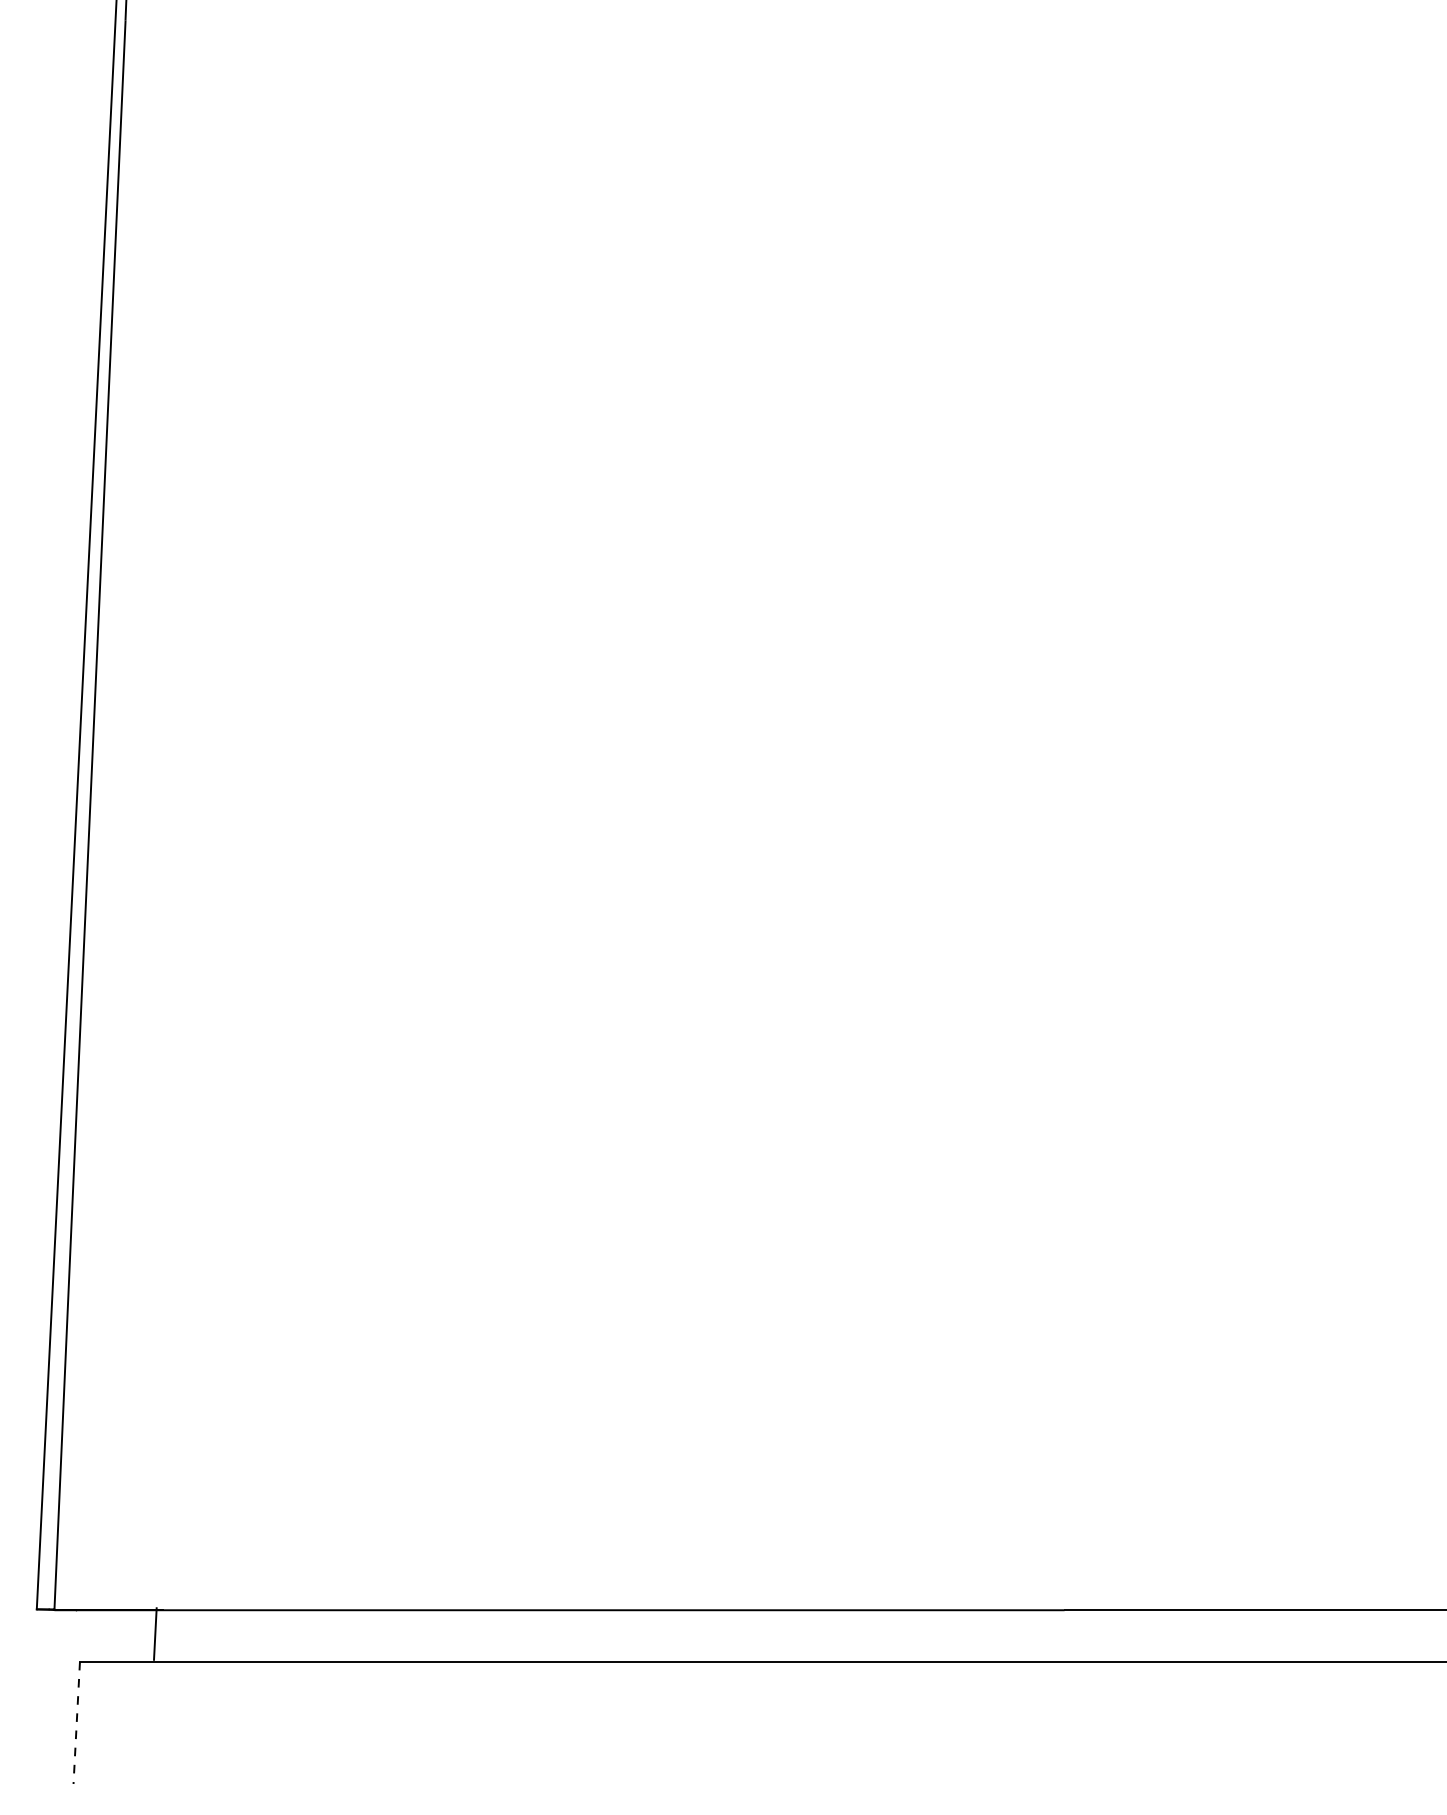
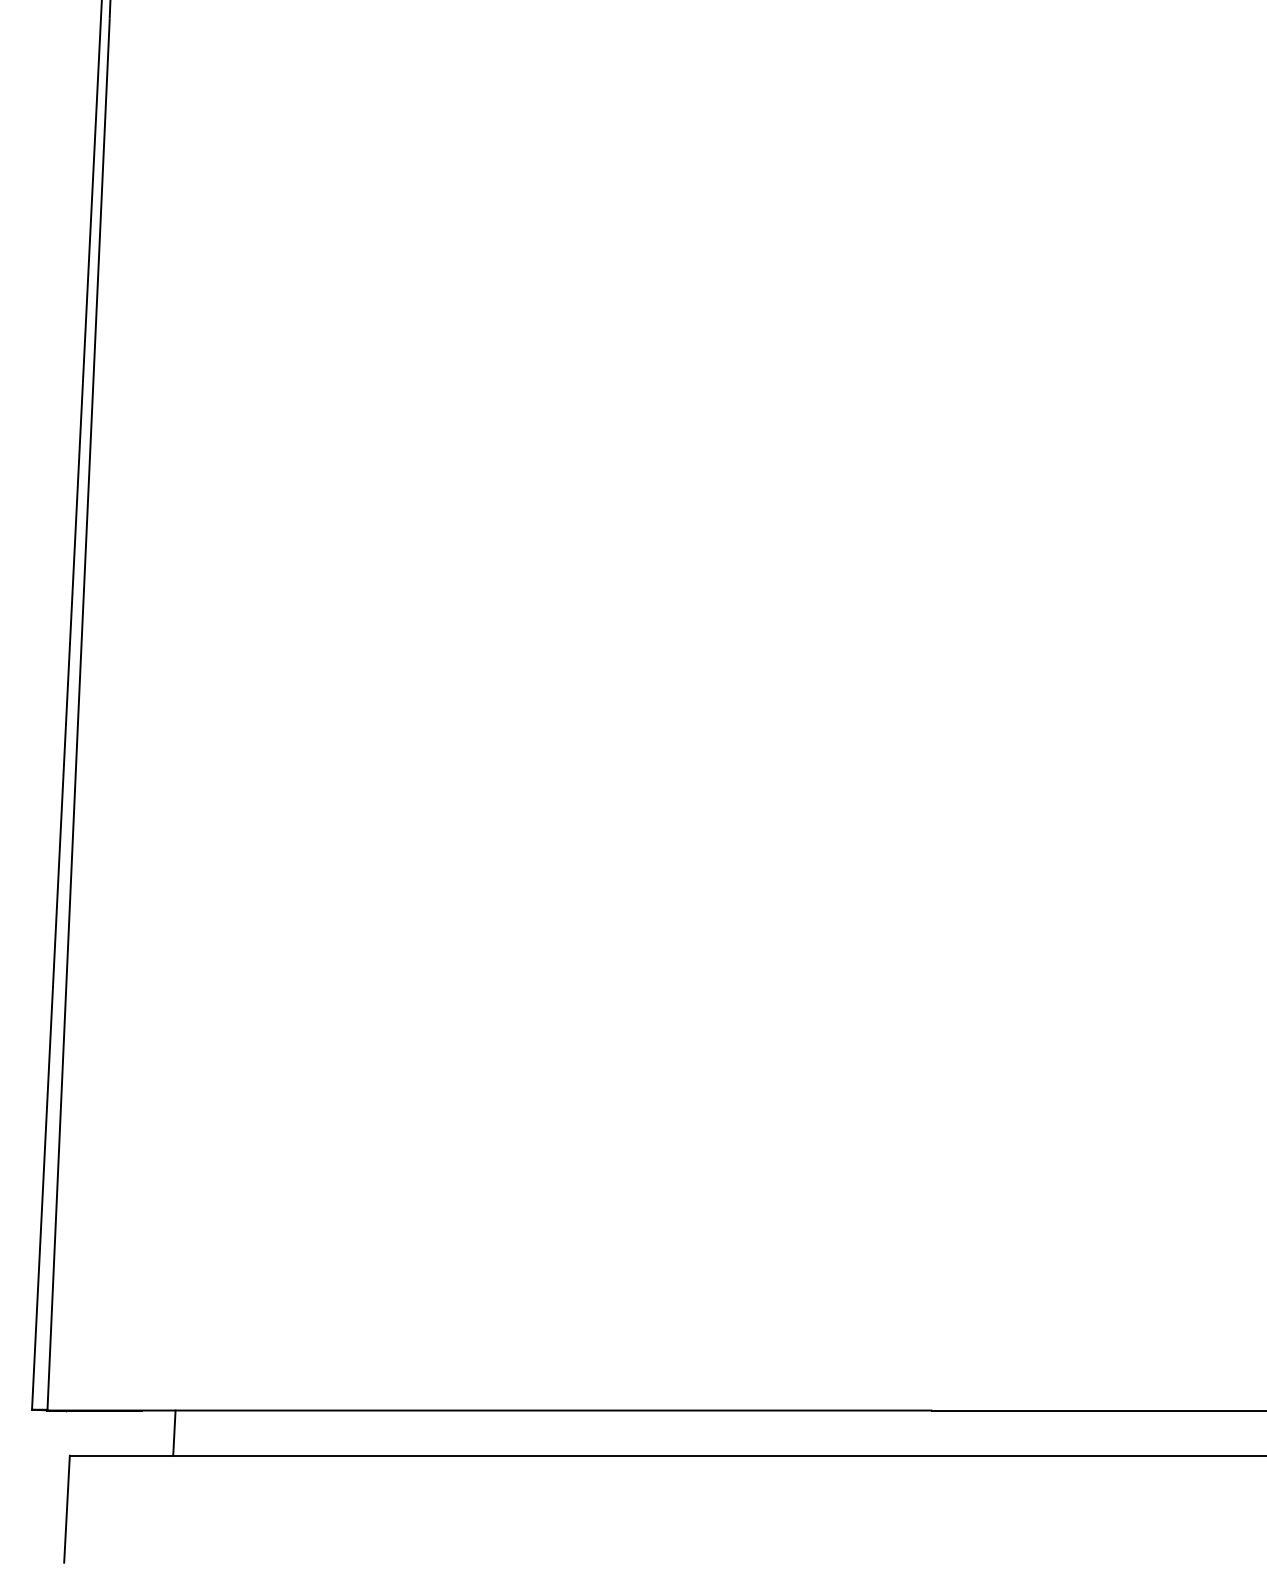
line: (155, 1633) -> (174, 1432), moved
line: (76, 1723) -> (66, 1509), dashed -> solid

